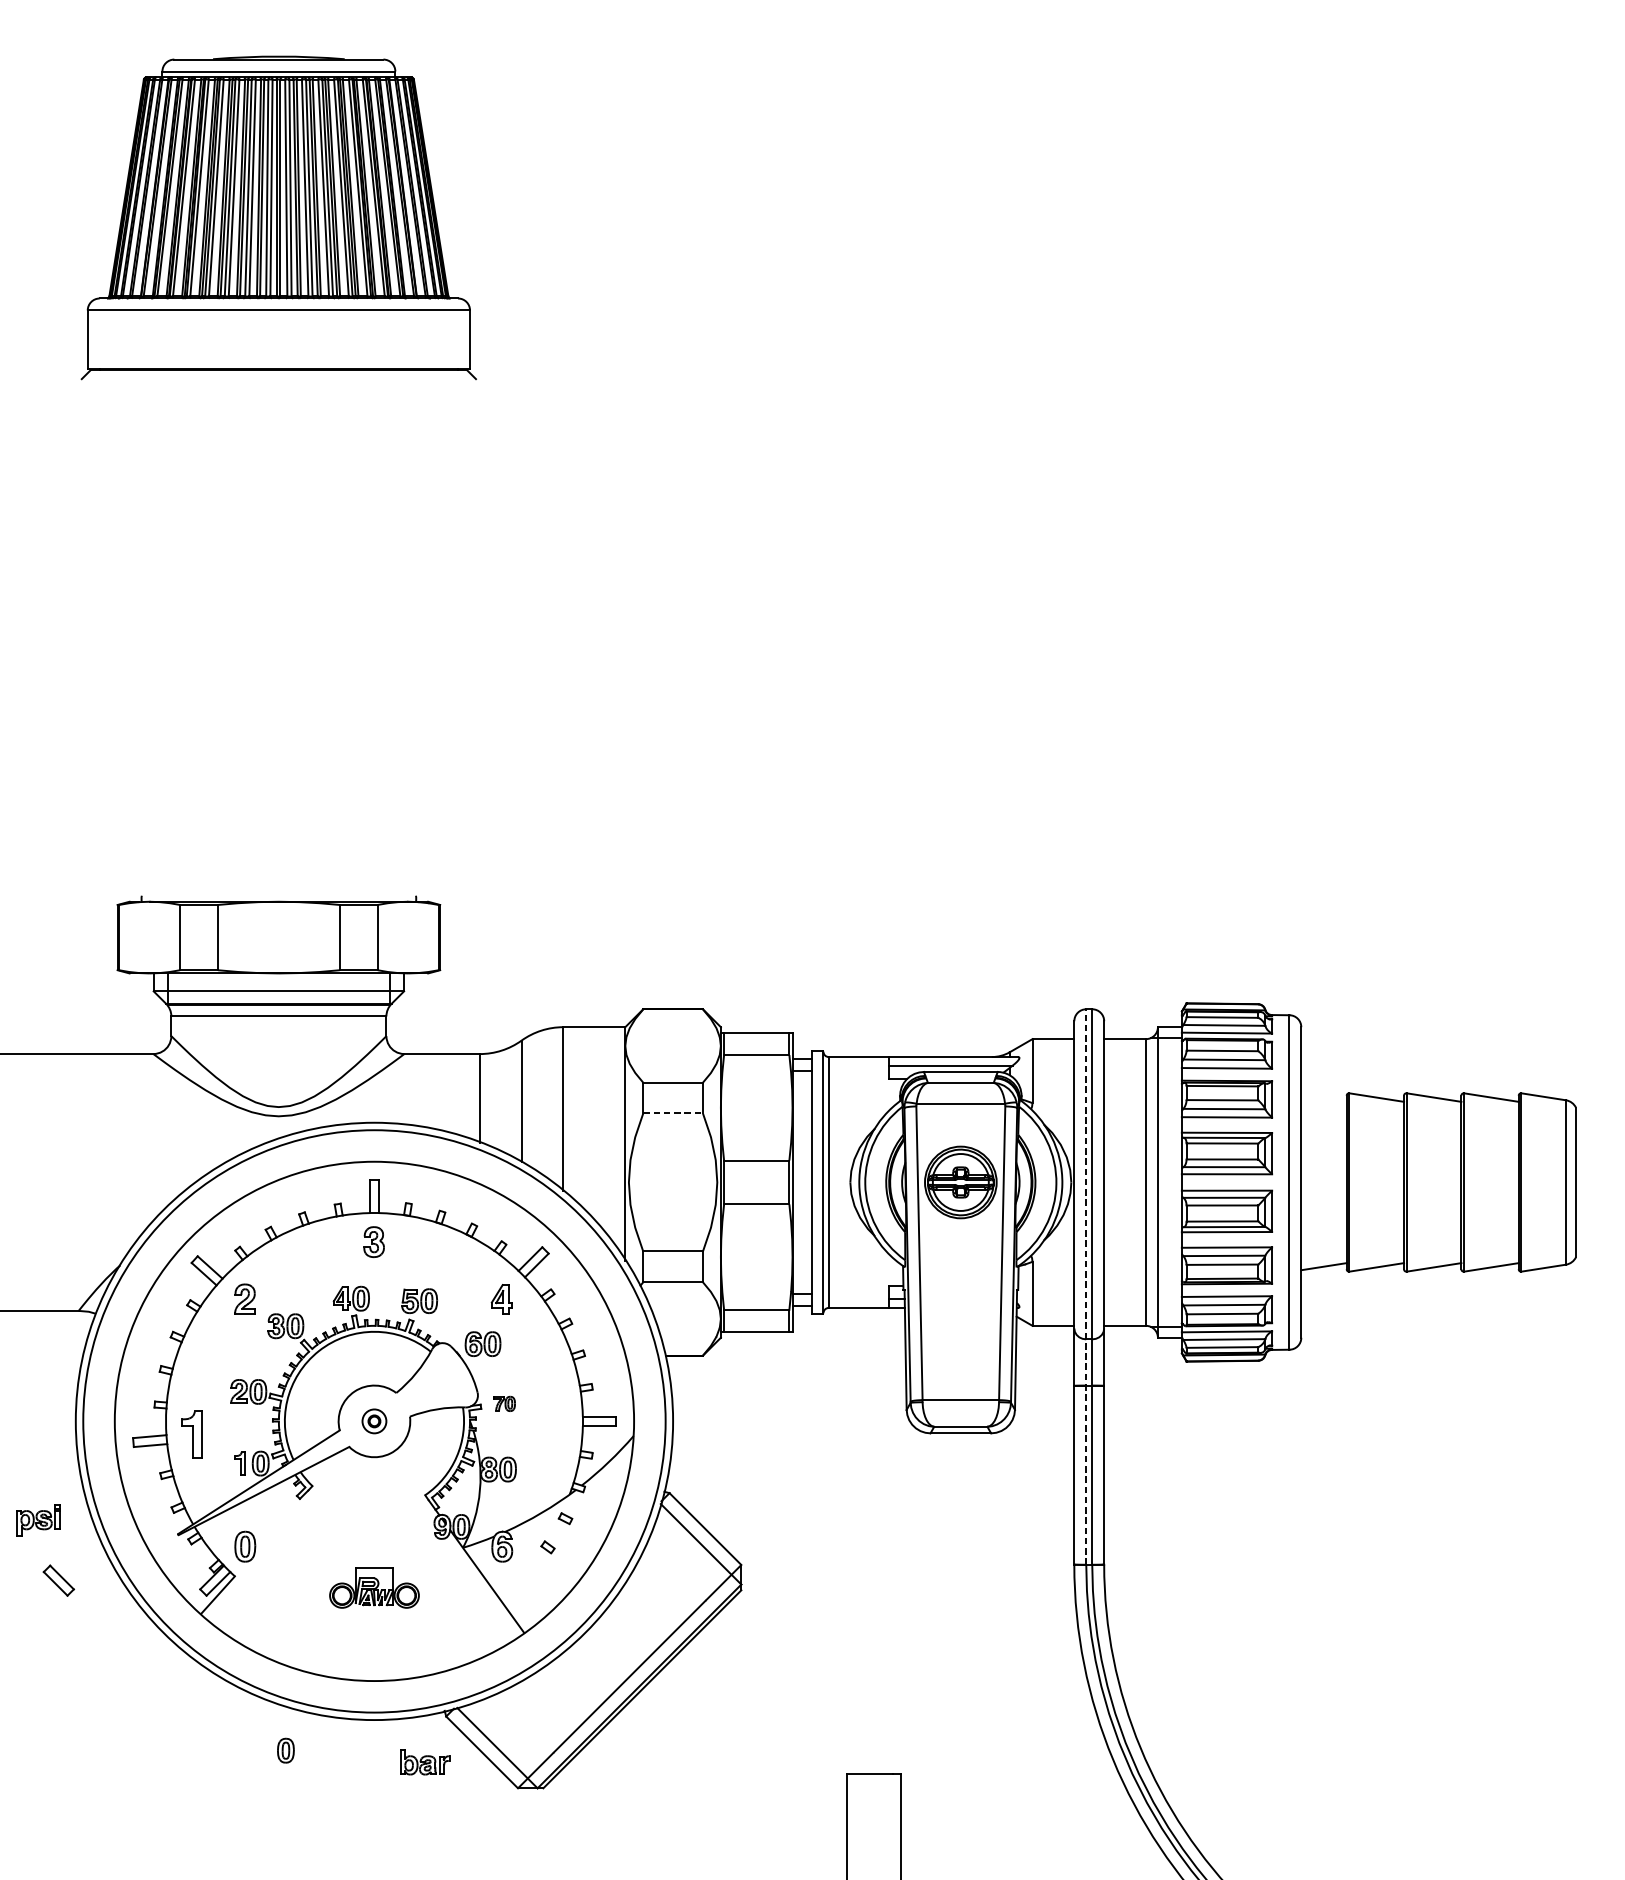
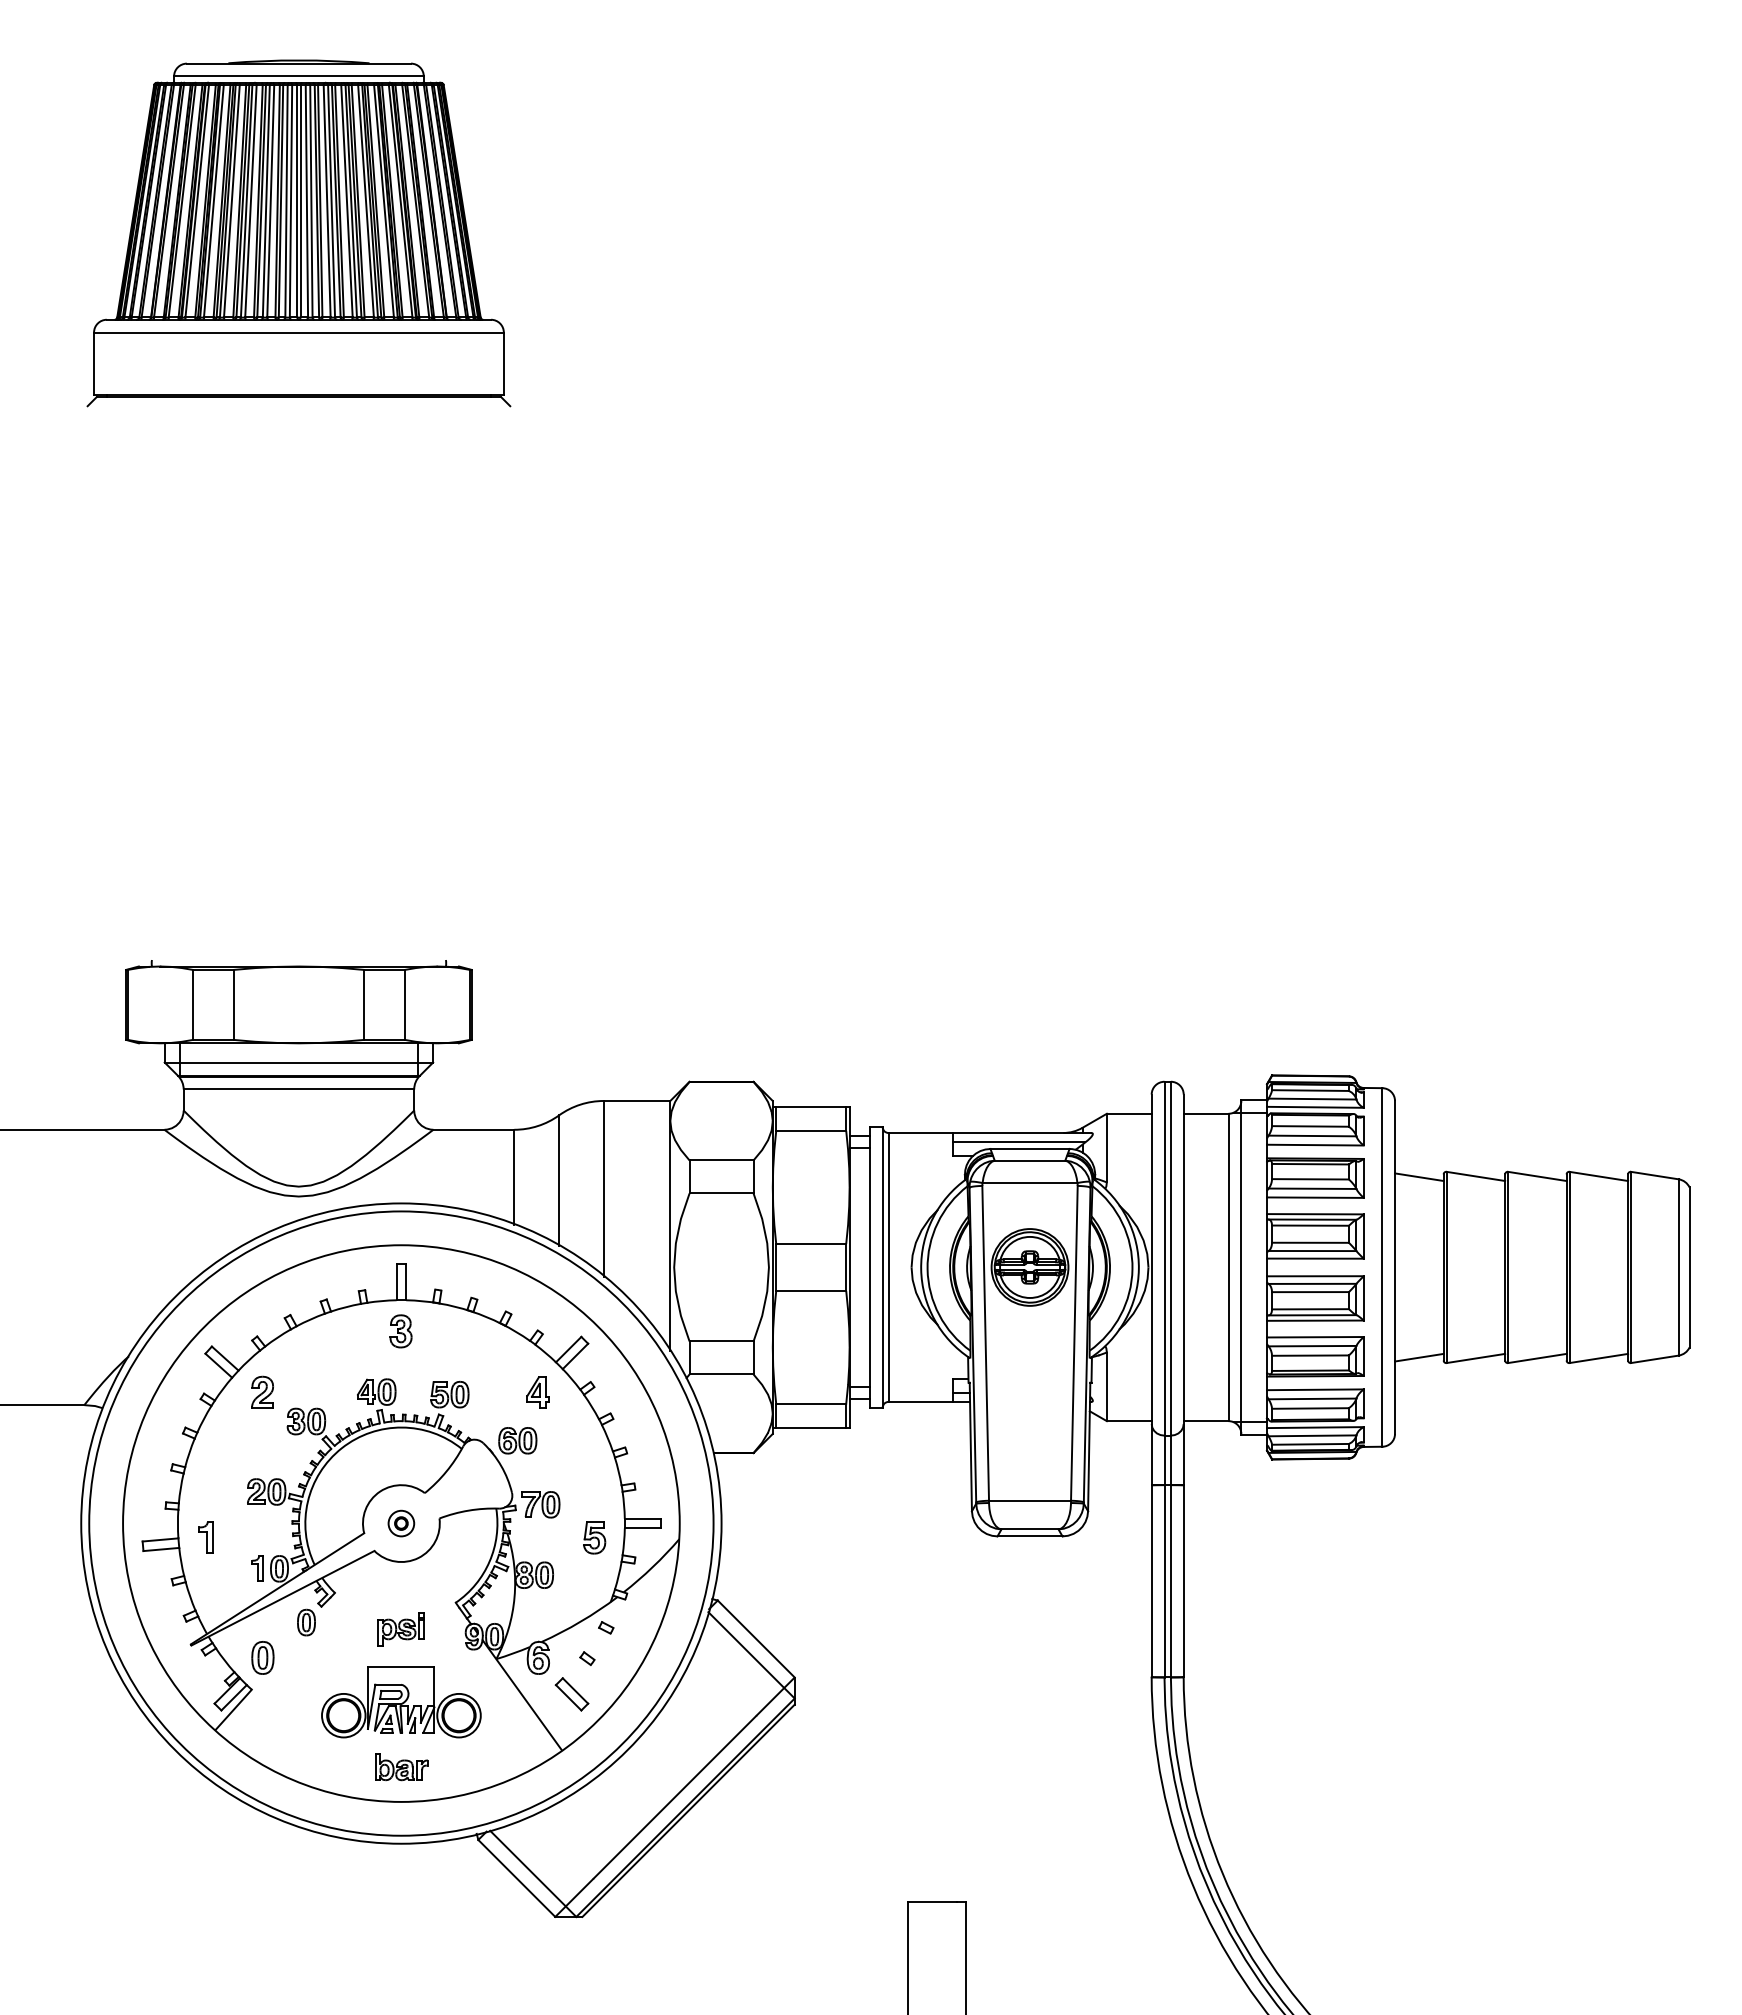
line: (1324, 1098) -> (1419, 1177), added
line: (673, 1113) -> (722, 1193), dashed -> solid
line: (1086, 1287) -> (1164, 1379), dashed -> solid
part: (504, 1403) -> (540, 1504), size x1.67
part: (191, 1434) -> (205, 1537), size x0.62
part: (554, 1434) -> (594, 1537), added
part: (37, 1520) -> (400, 1629), moved
part: (58, 1580) -> (571, 1694), moved
part: (374, 1588) -> (401, 1702), size x1.67
part: (285, 1750) -> (306, 1622), moved
part: (424, 1762) -> (401, 1767), moved

